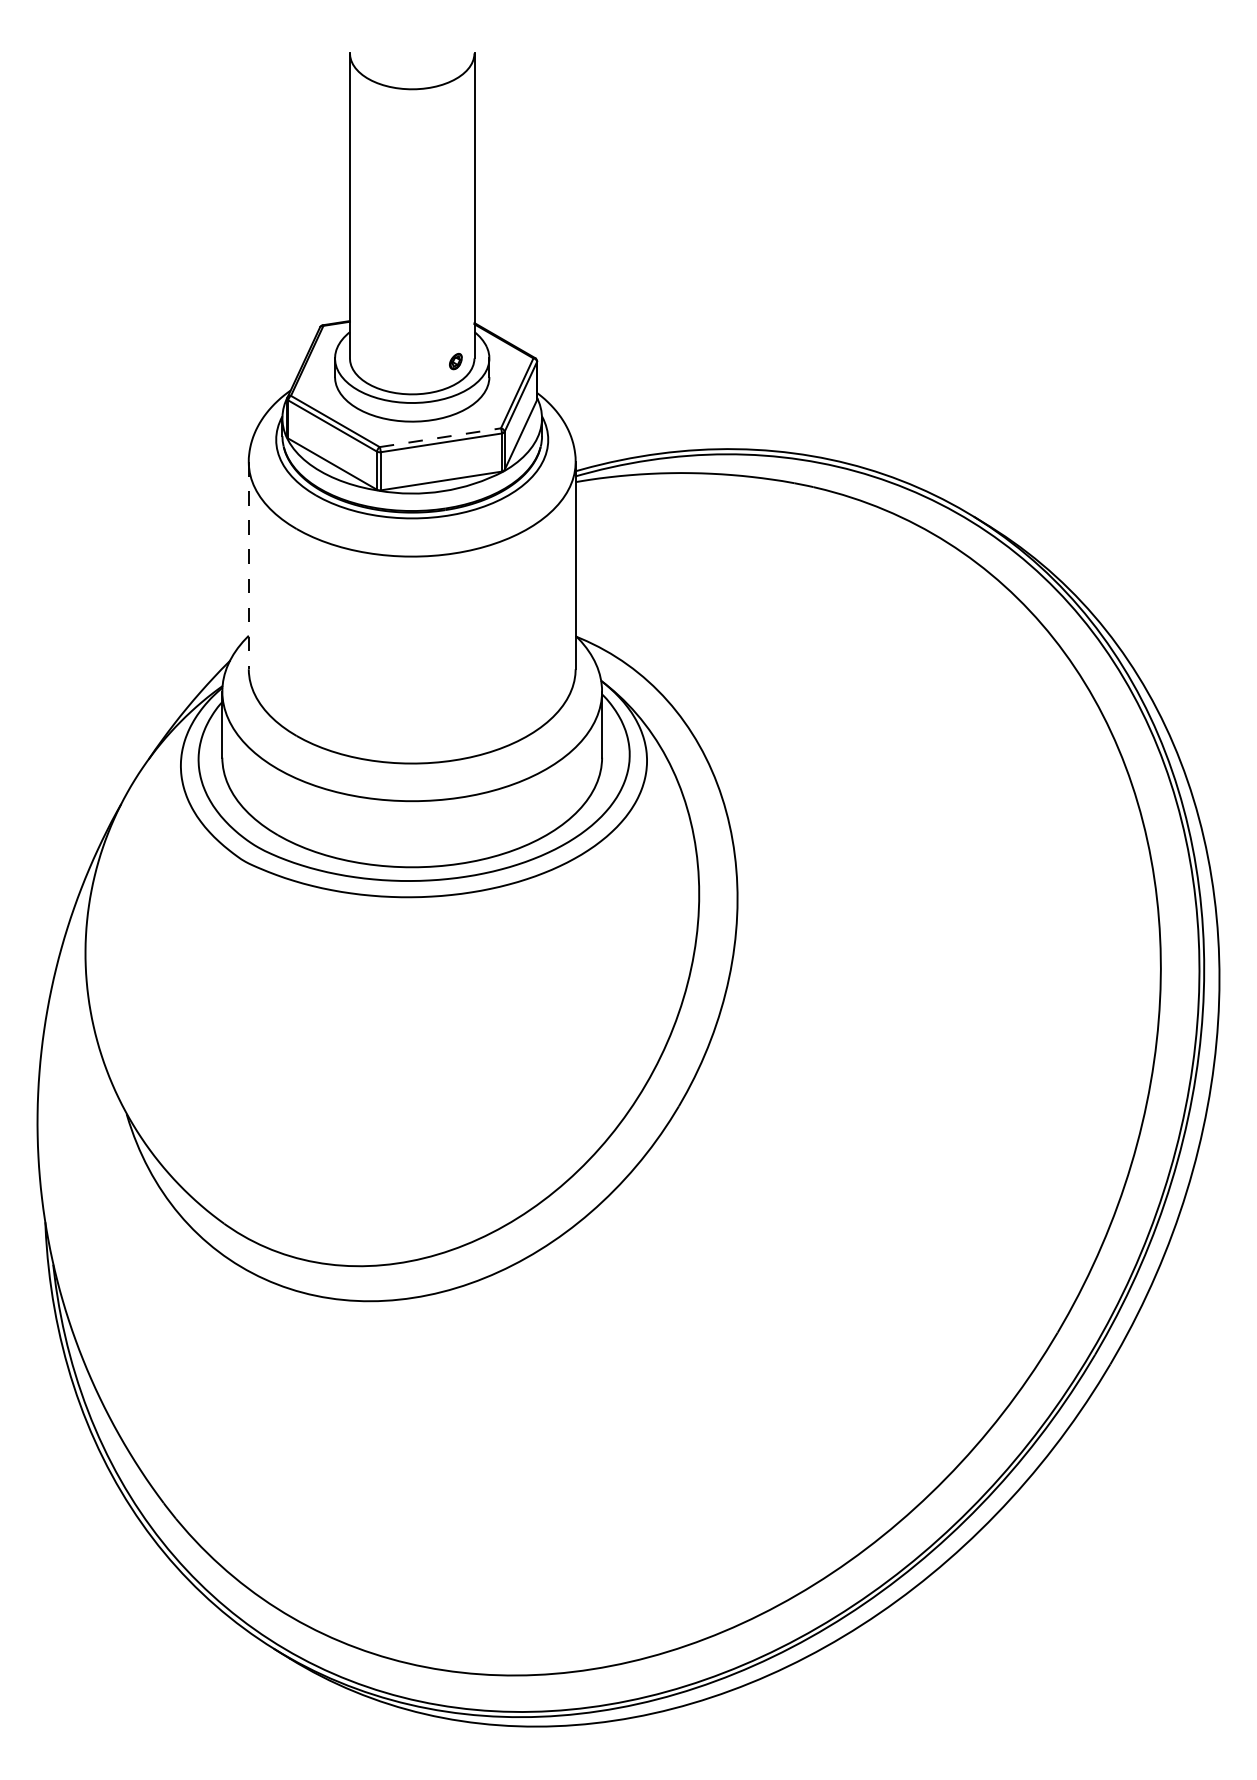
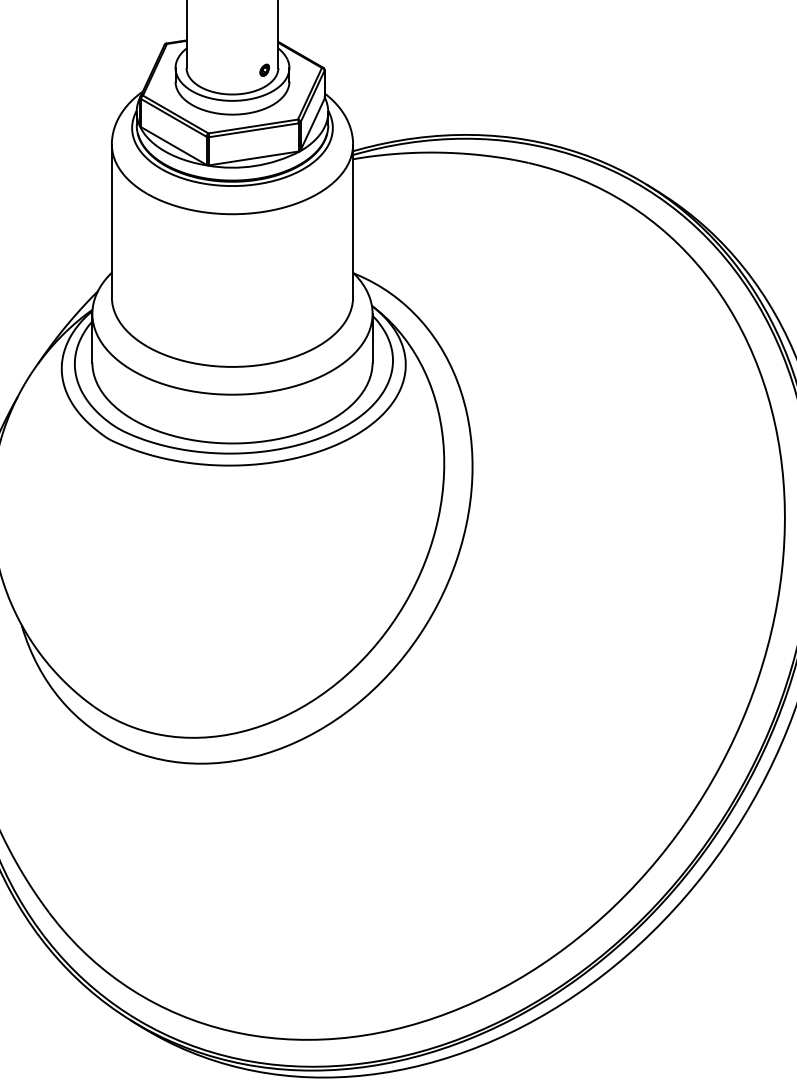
line: (440, 437) -> (253, 126), dashed -> solid
line: (248, 566) -> (111, 221), dashed -> solid

